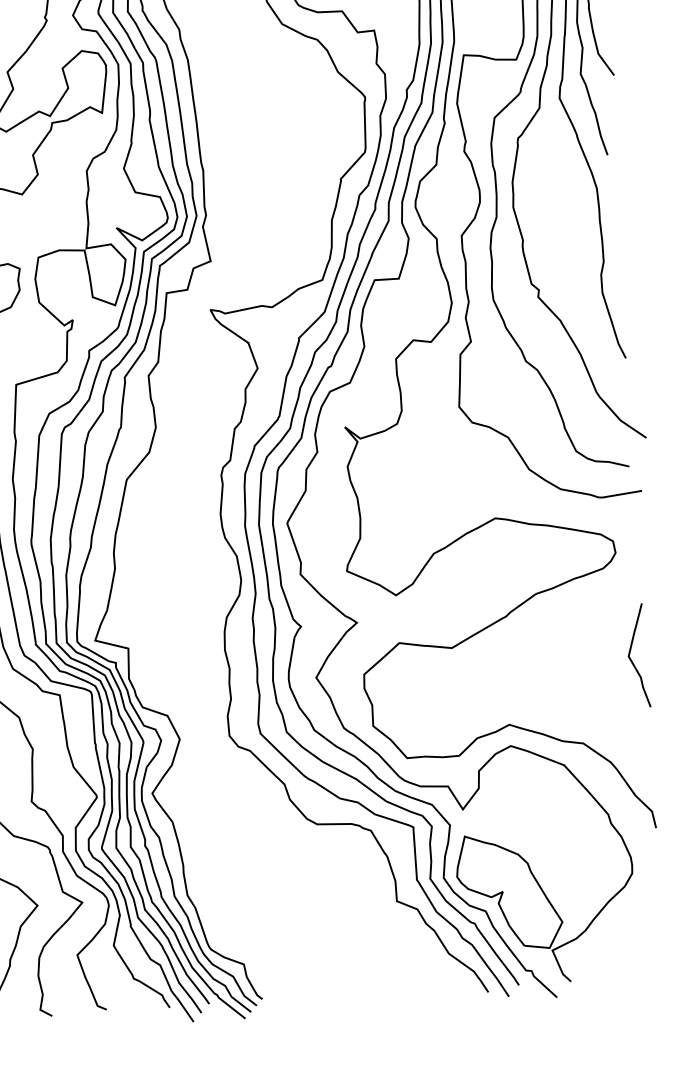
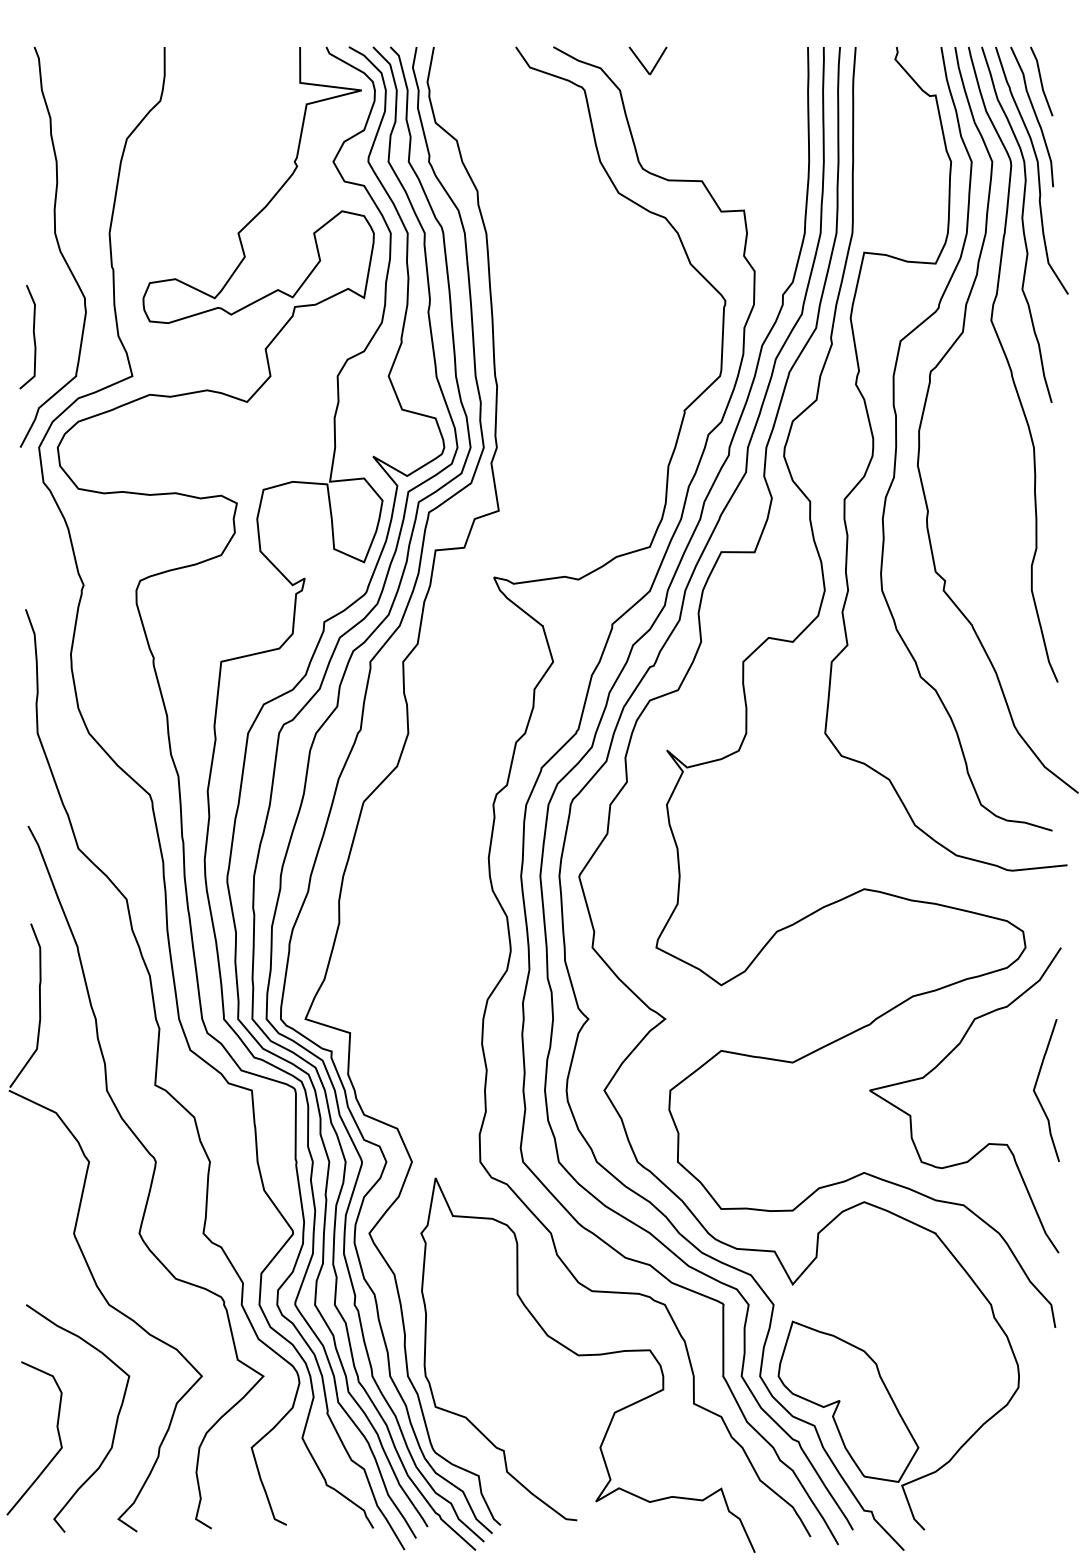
curve: (555, 646) -> (934, 1069), added
curve: (315, 872) -> (585, 1356), added

